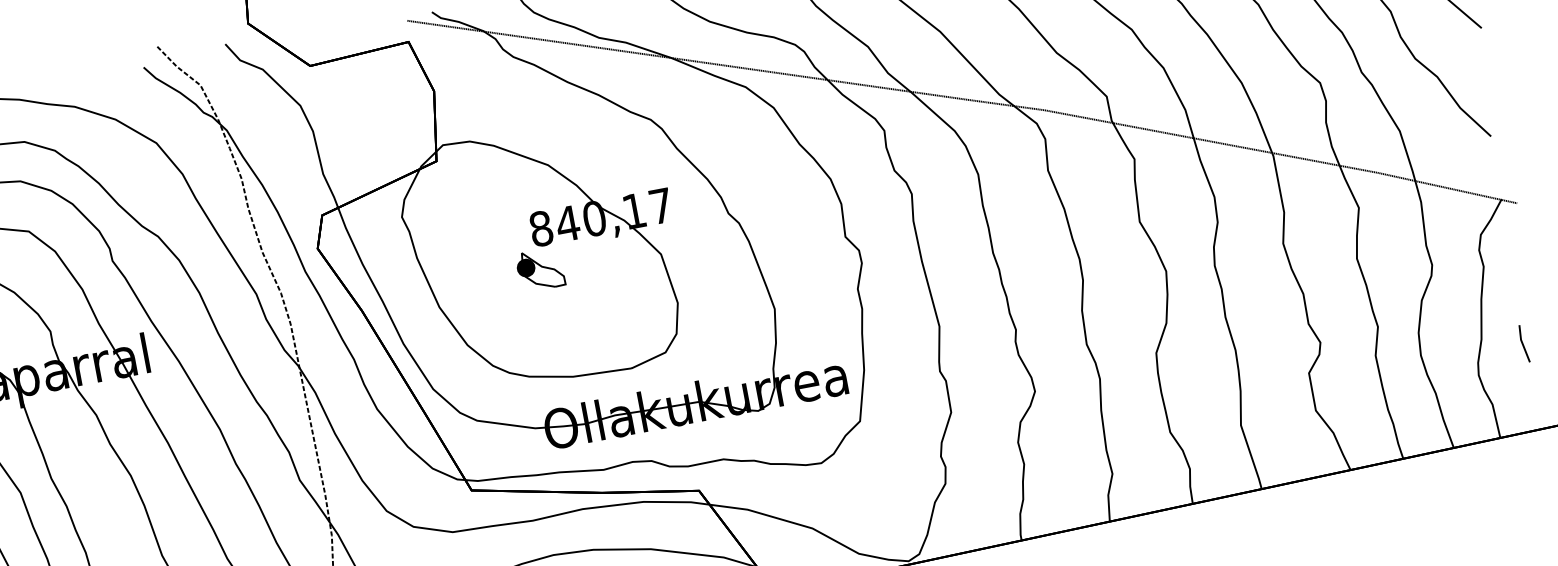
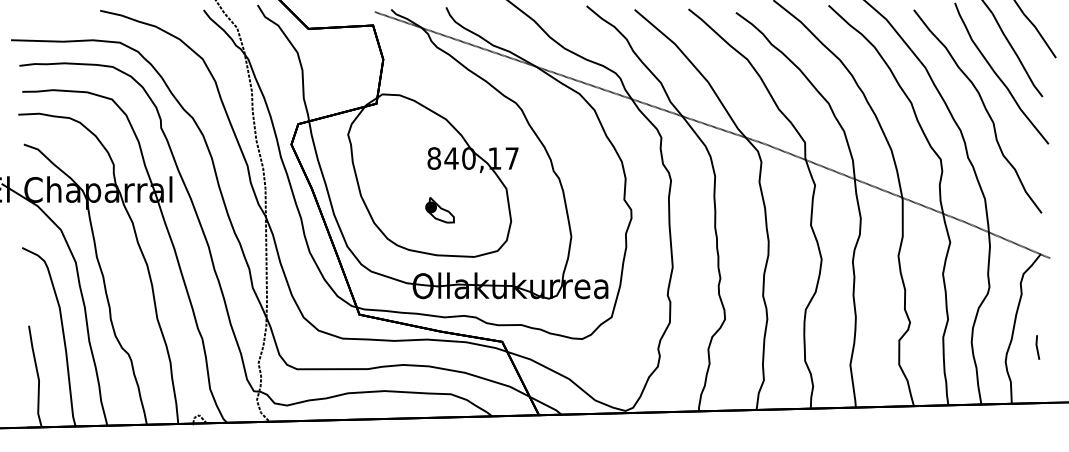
part: (539, 270) -> (439, 210), moved

